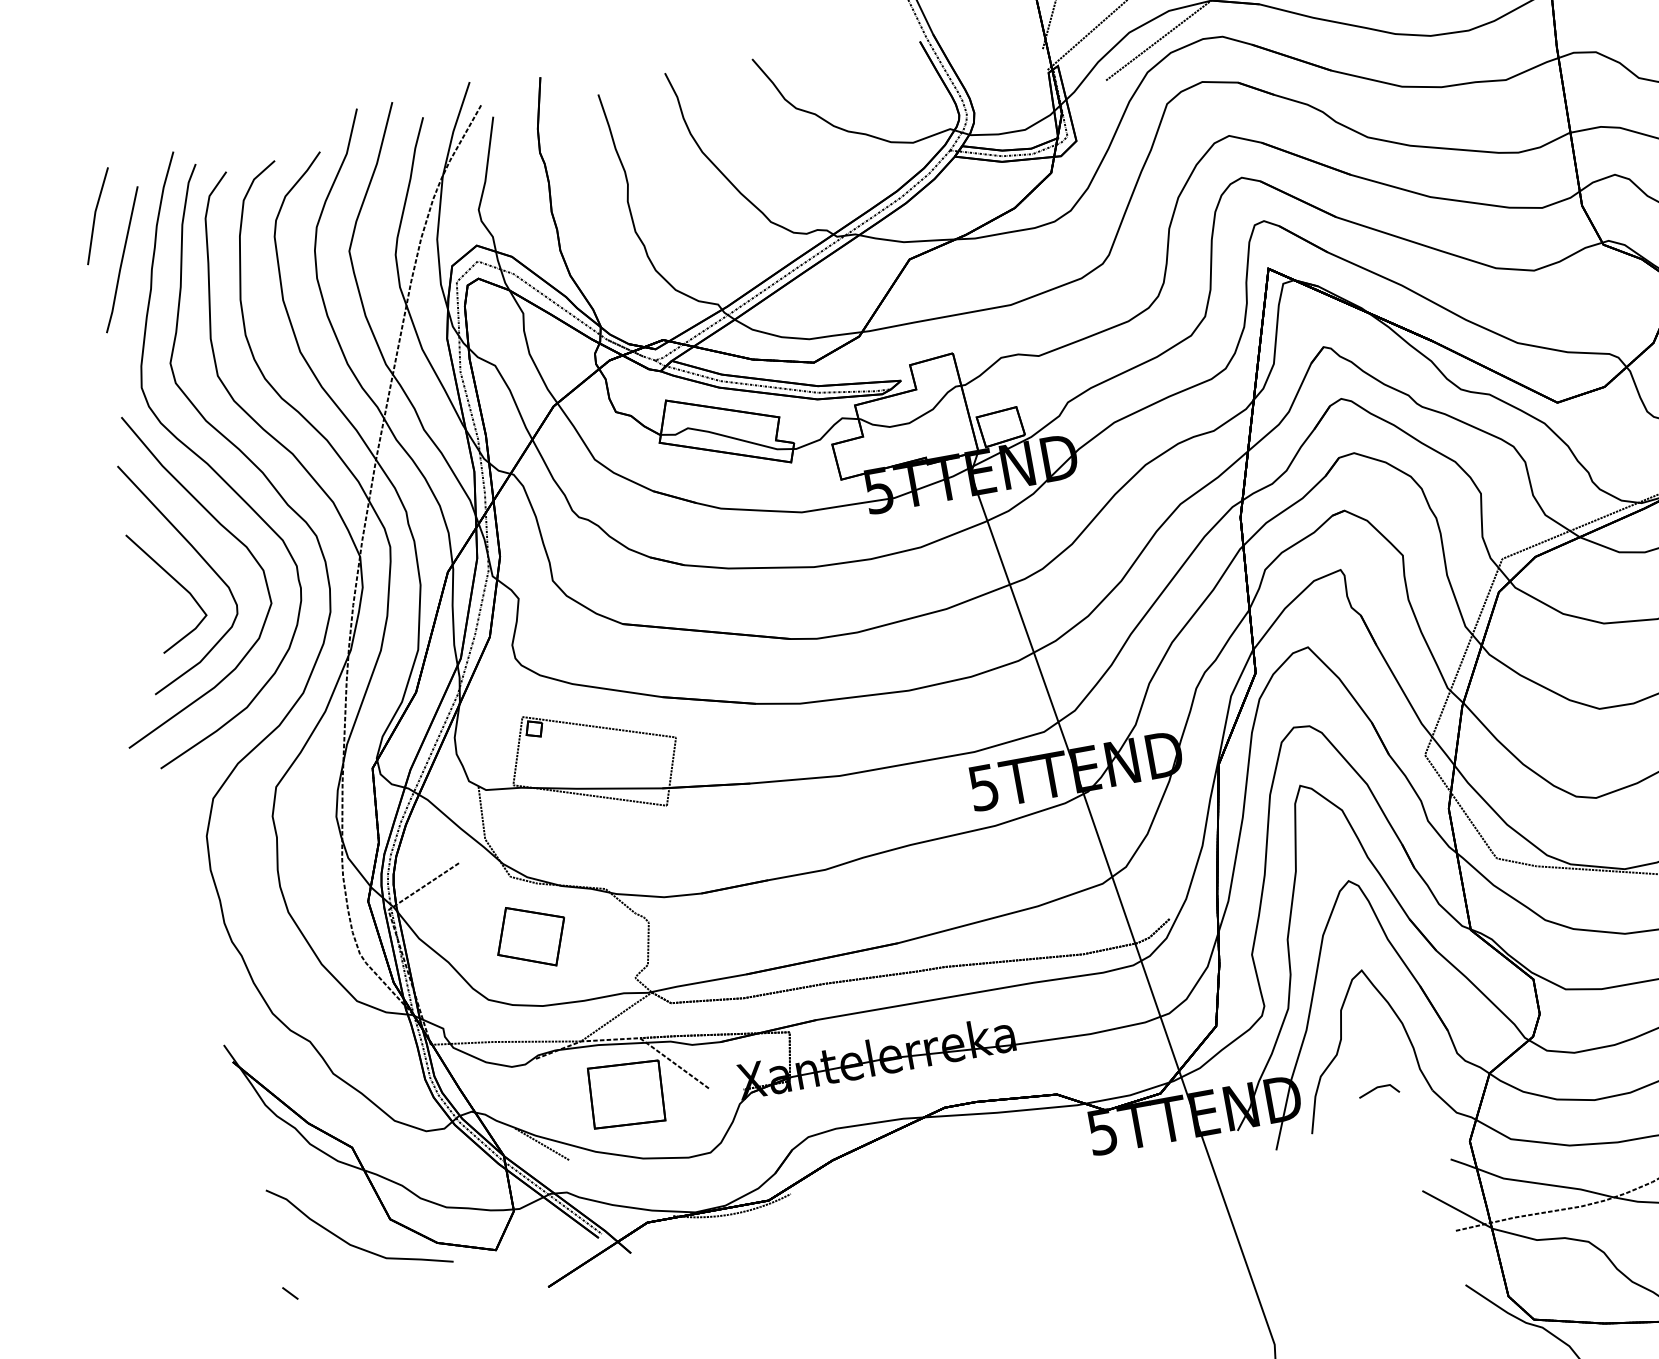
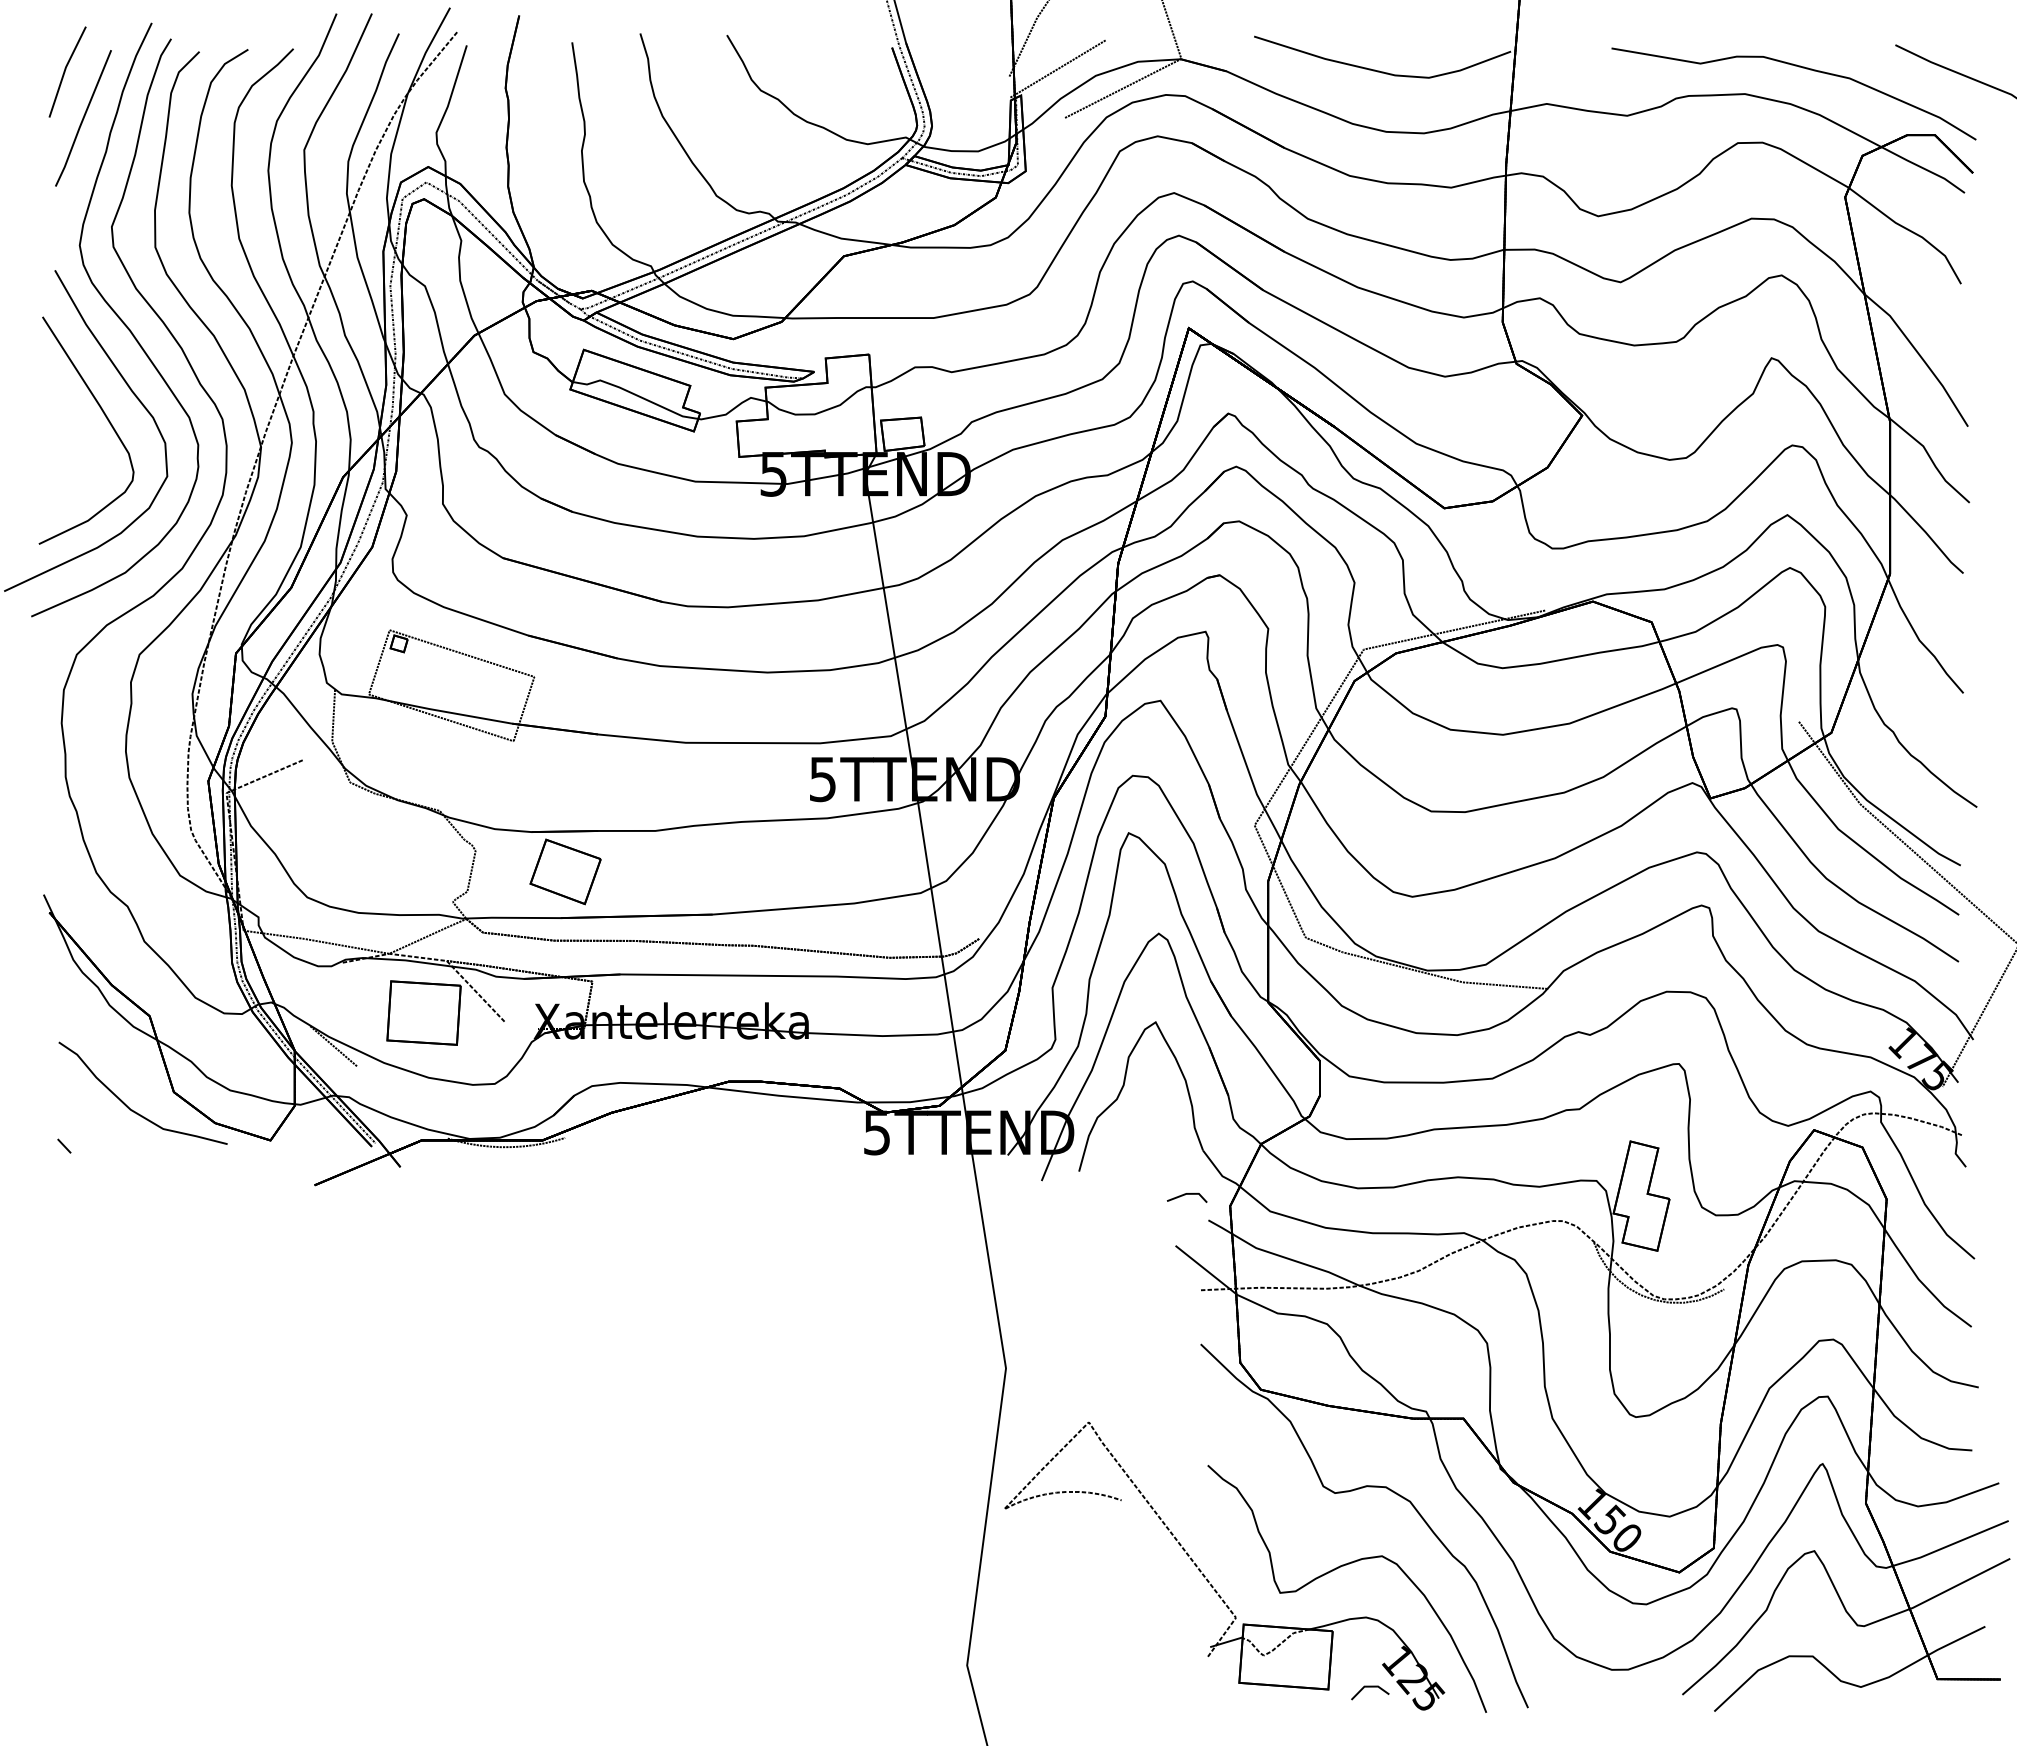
part: (174, 580) -> (77, 437), removed
part: (531, 936) -> (565, 871), moved
part: (1379, 1090) -> (1187, 1197), moved

